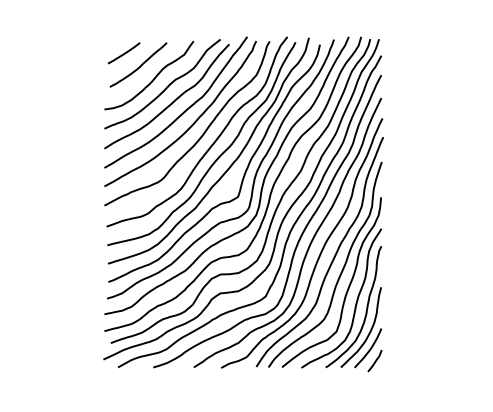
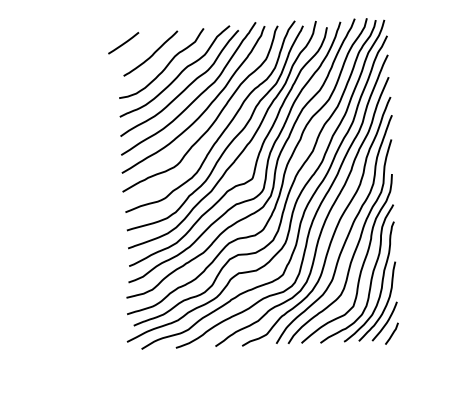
line: (124, 53) -> (124, 43), moved

